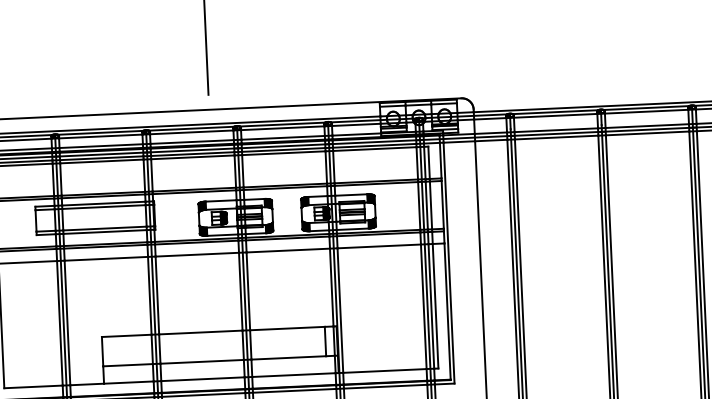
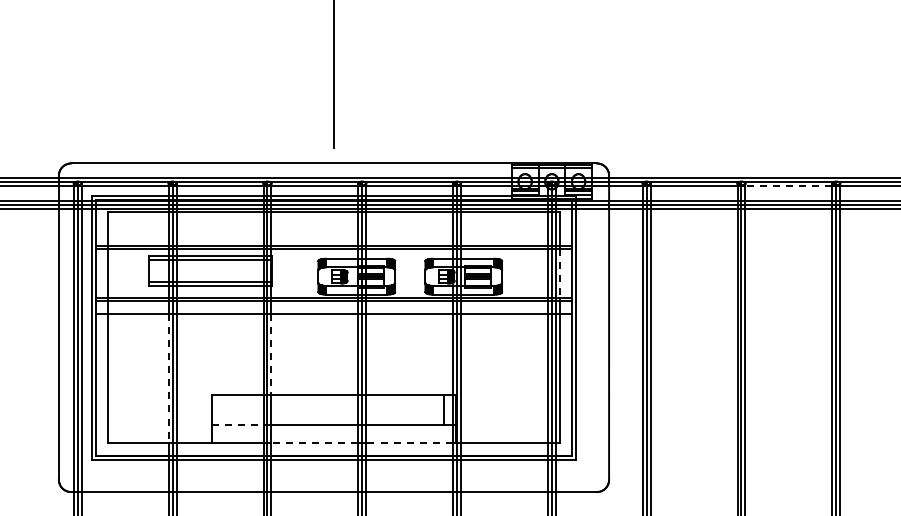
line: (646, 112) -> (788, 186), solid -> dashed
line: (431, 205) -> (560, 273), solid -> dashed
line: (157, 295) -> (271, 354), solid -> dashed
line: (59, 323) -> (168, 378), solid -> dashed
line: (127, 365) -> (237, 425), solid -> dashed
line: (293, 375) -> (409, 443), solid -> dashed
line: (202, 379) -> (314, 443), solid -> dashed

